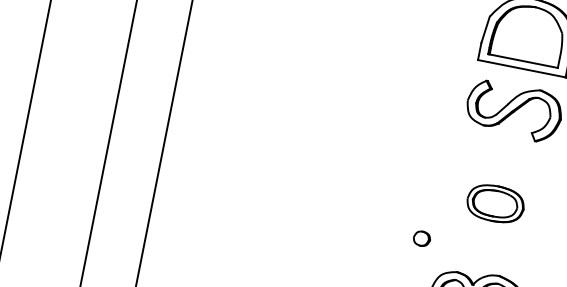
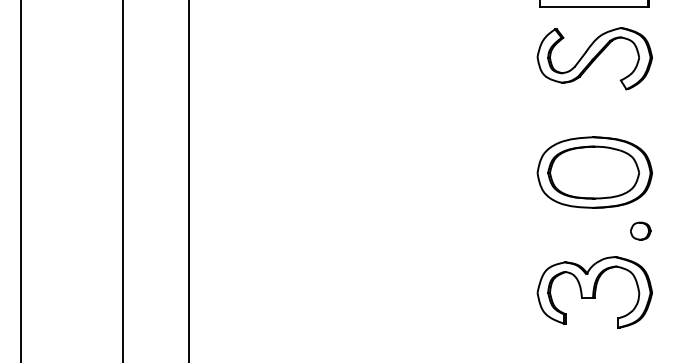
part: (495, 203) -> (594, 172), size x1.67
part: (421, 238) -> (640, 230), moved

